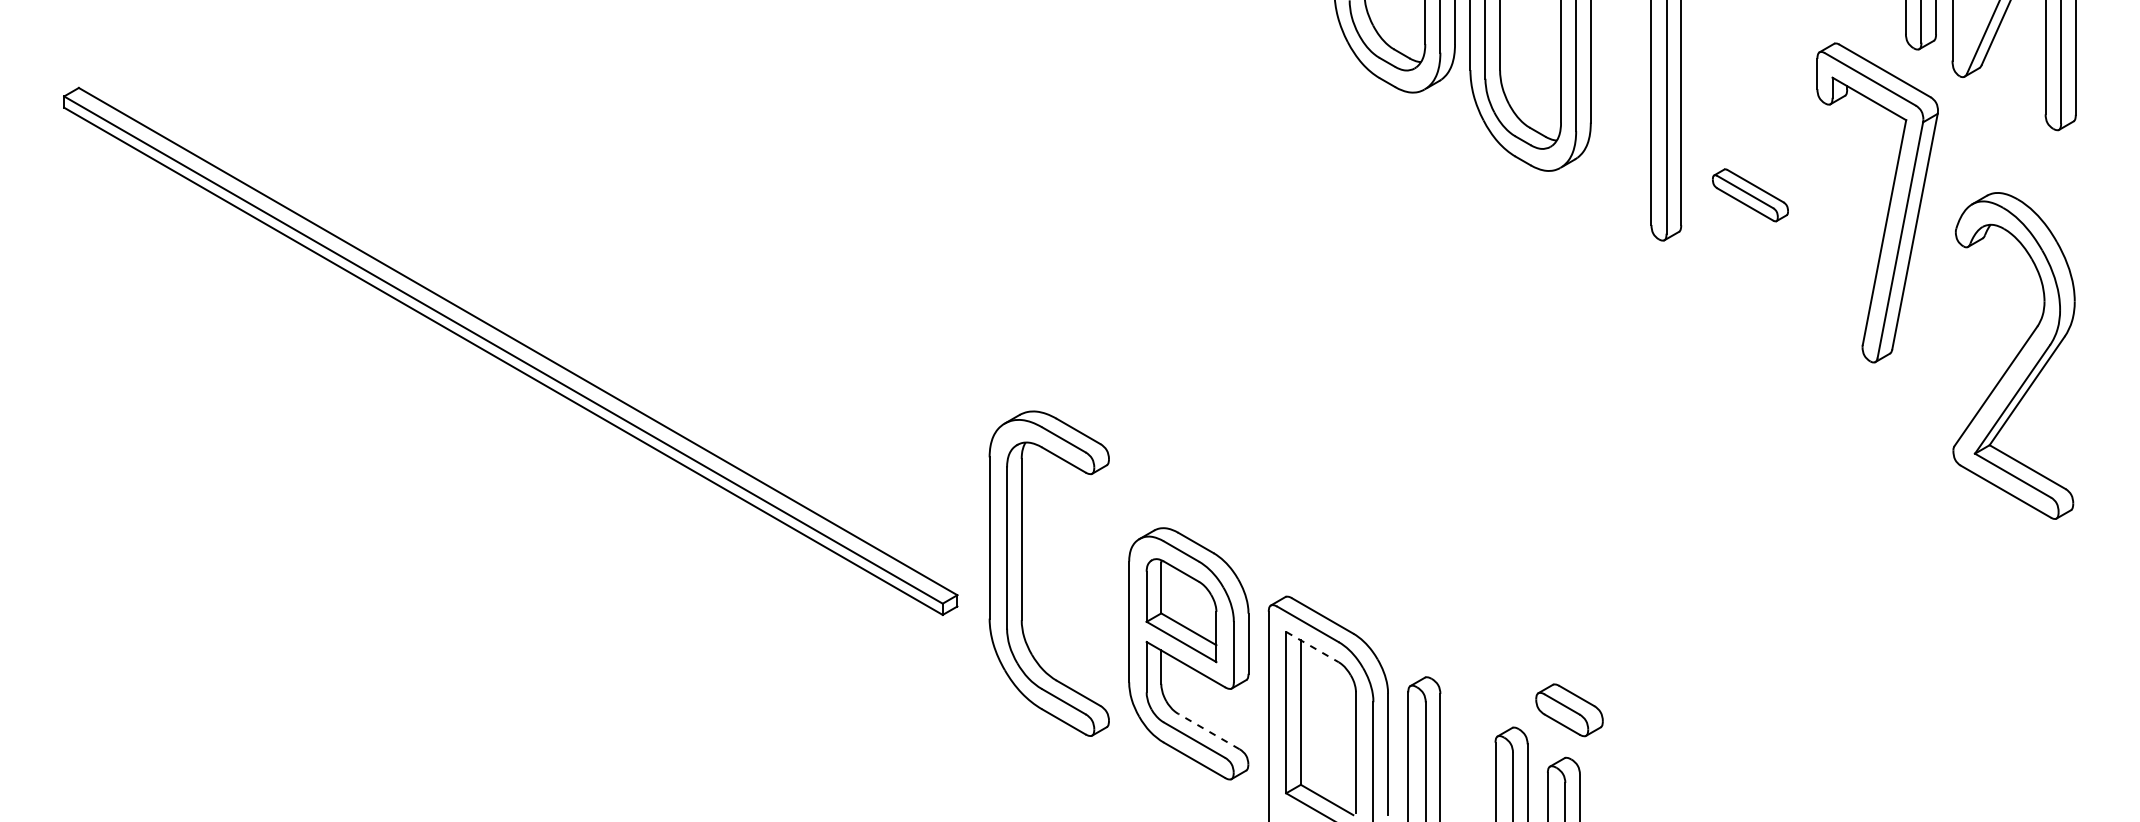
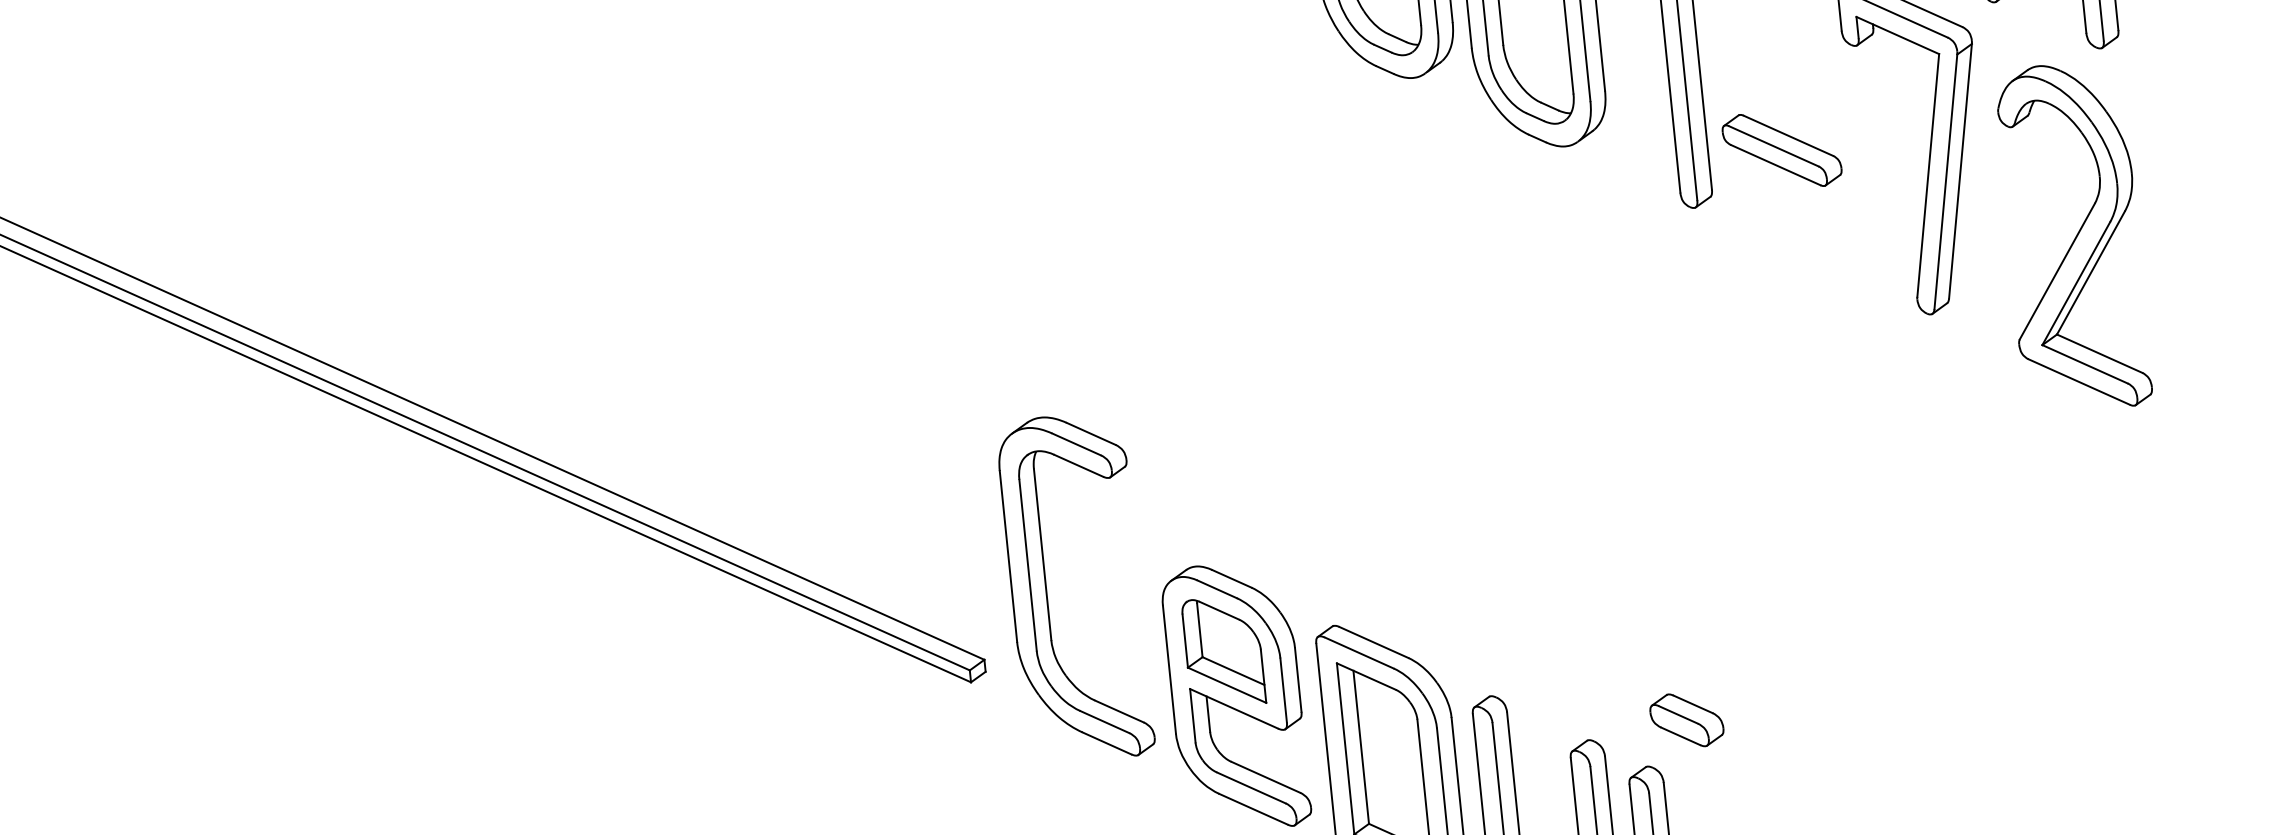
part: (1750, 195) -> (1782, 150), size x1.43
part: (2013, 355) -> (2072, 236), moved
part: (1022, 573) -> (1047, 590), moved
line: (1312, 647) -> (1366, 677), dashed -> solid
part: (1569, 710) -> (1686, 720), moved
line: (1208, 731) -> (1265, 777), dashed -> solid

